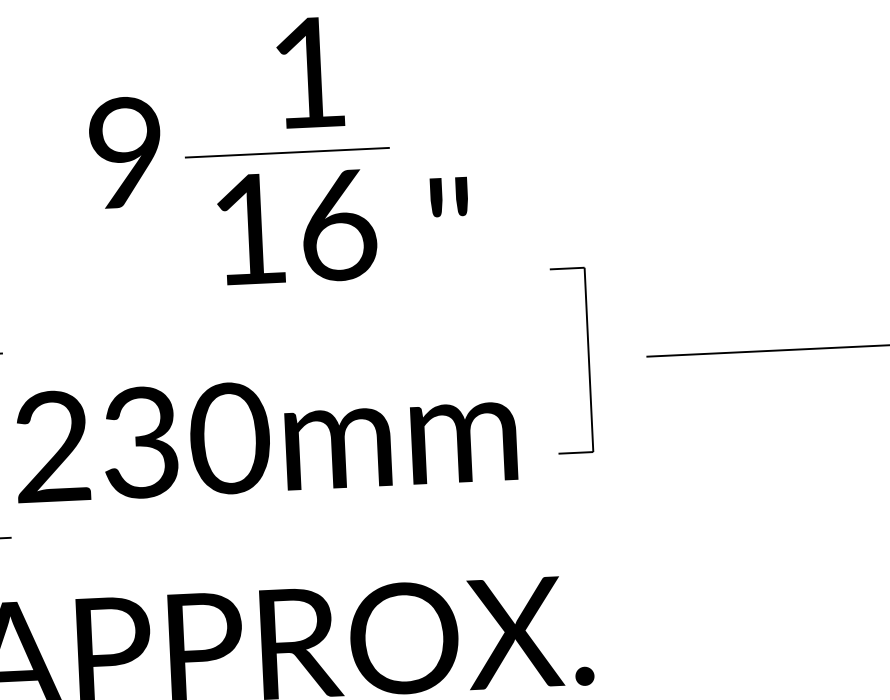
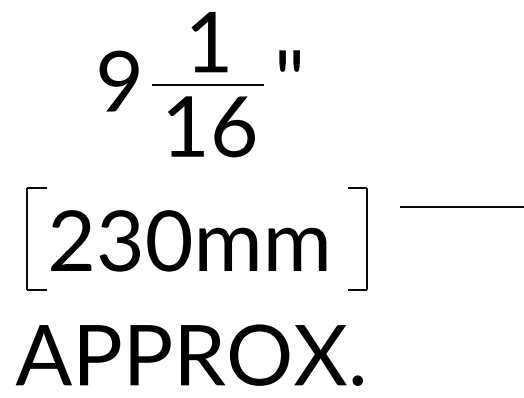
text: (310, 73) -> (209, 42), moved
text: (448, 196) -> (289, 60), moved
part: (587, 358) -> (366, 238), moved

